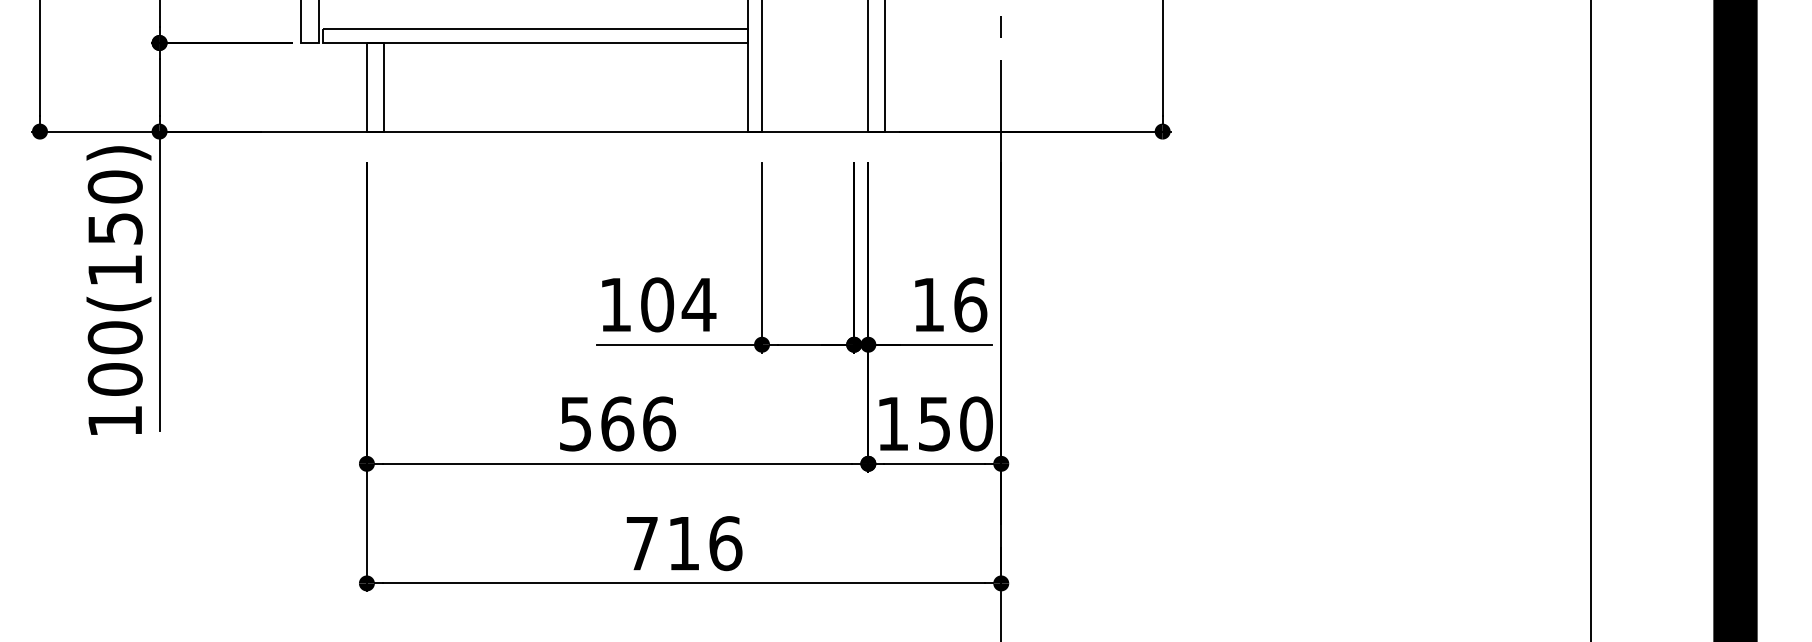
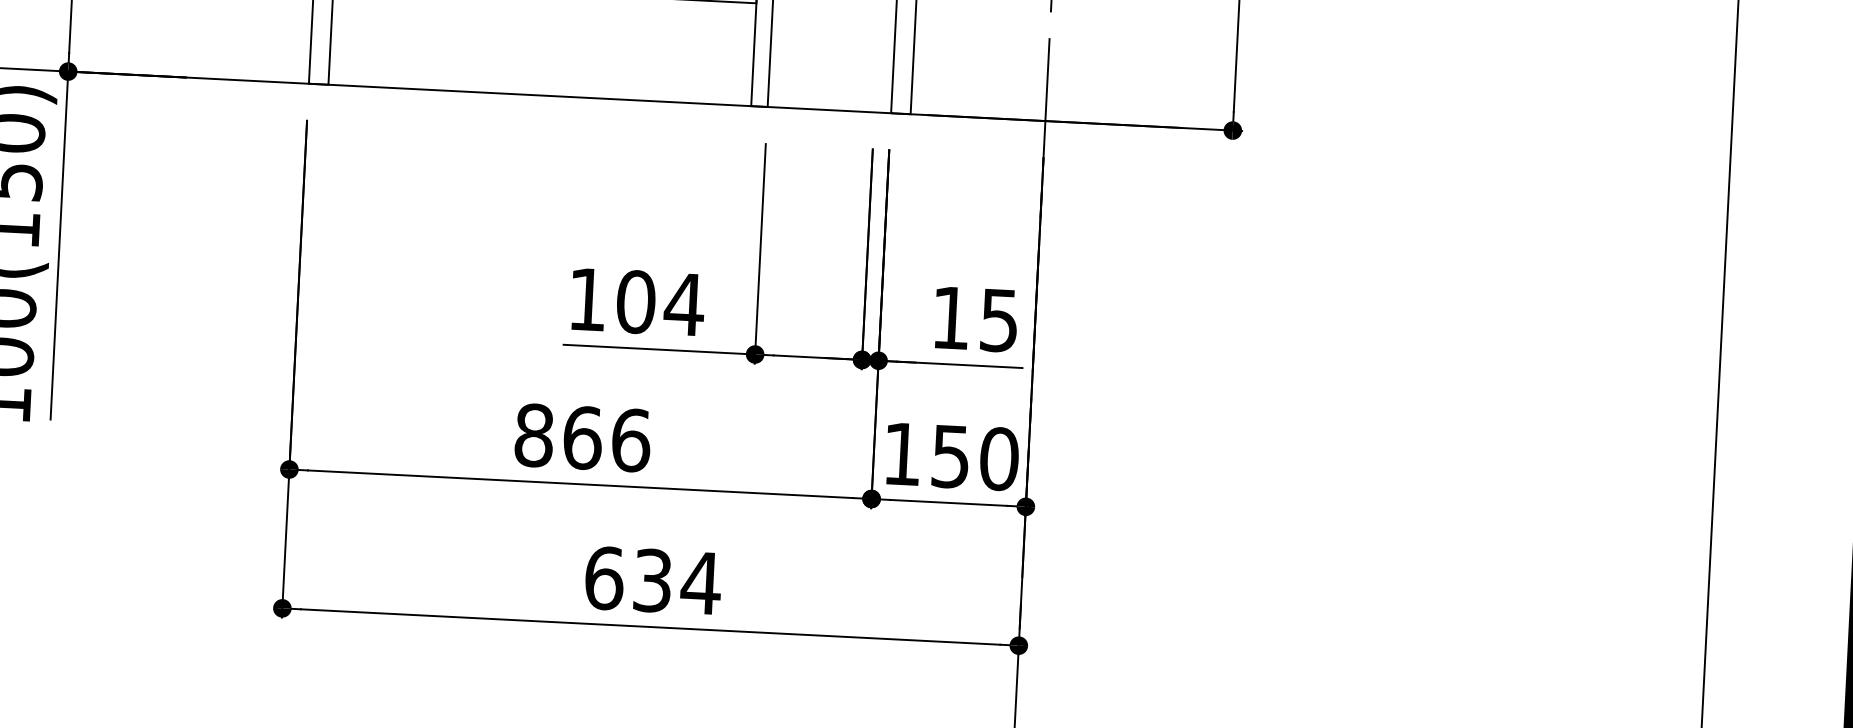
text: (970, 304) -> (999, 320), 16 -> 15
text: (575, 423) -> (533, 434), 566 -> 866
text: (684, 543) -> (653, 580), 716 -> 634

